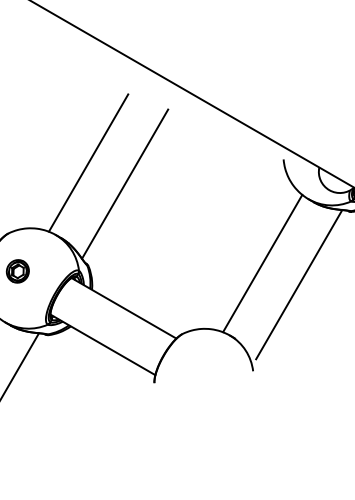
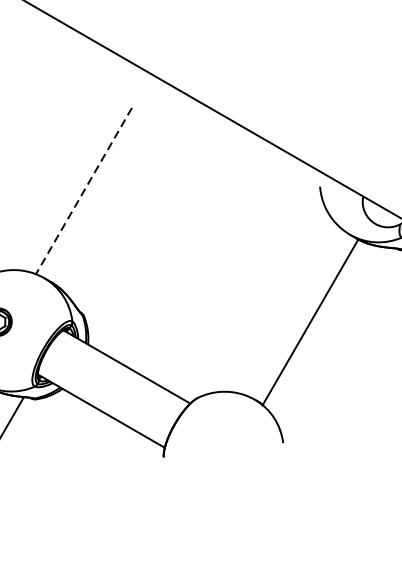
line: (88, 163) -> (83, 191), solid -> dashed
line: (125, 183) -> (128, 215), removed
line: (262, 263) -> (310, 322), moved
line: (299, 284) -> (339, 338), removed

